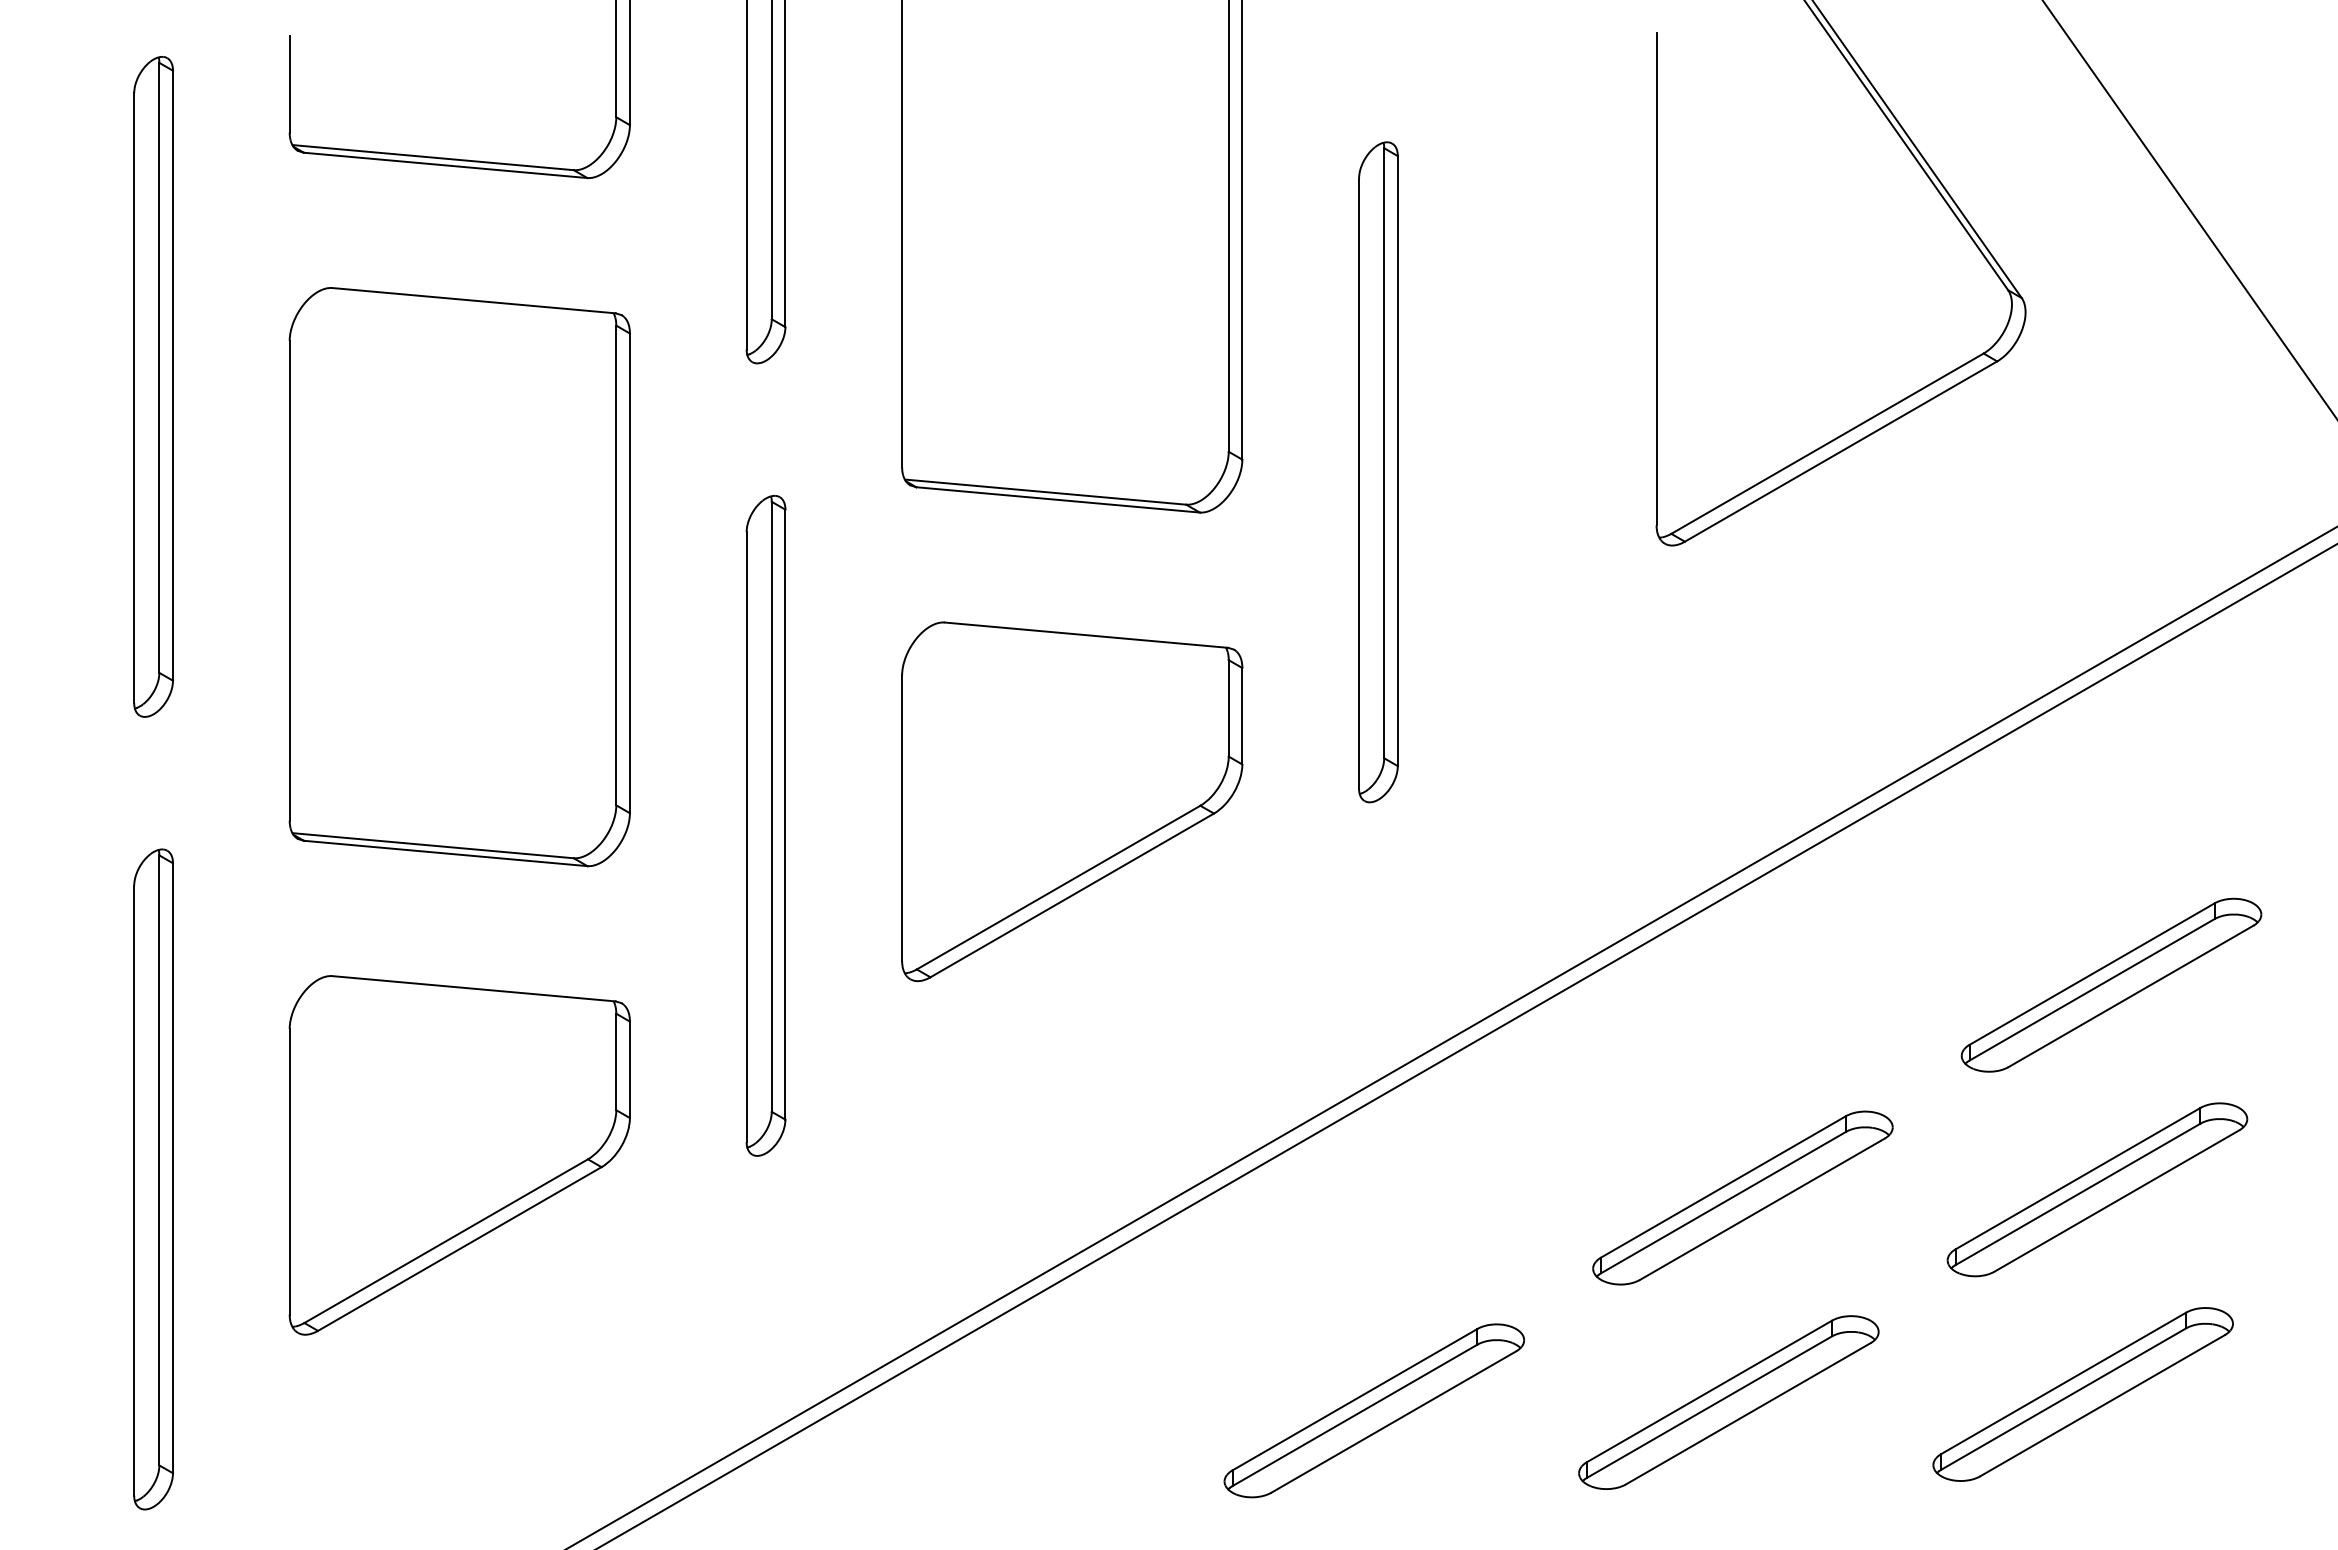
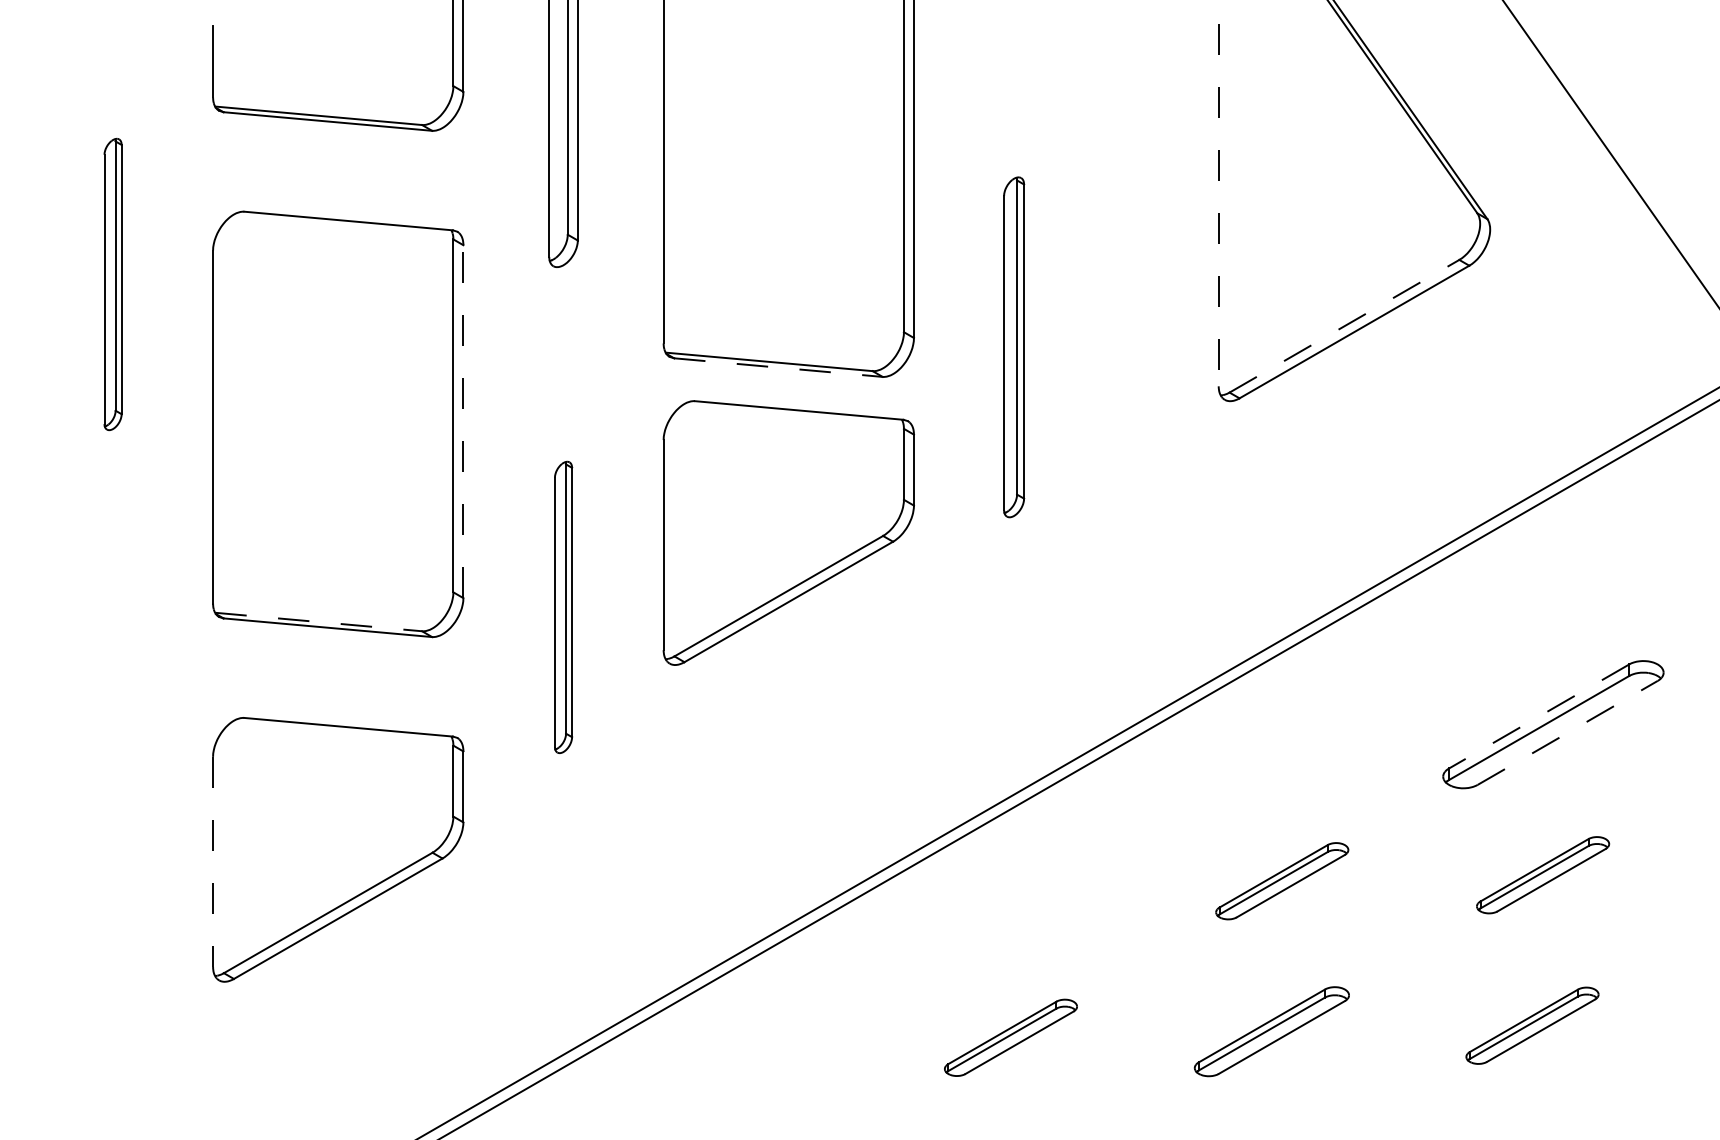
line: (1656, 279) -> (1218, 205), solid -> dashed
part: (153, 386) -> (112, 284), size x0.6
line: (1827, 443) -> (1344, 326), solid -> dashed
part: (1378, 472) -> (1014, 347), size x0.7
line: (1058, 499) -> (778, 367), solid -> dashed
line: (629, 573) -> (463, 421), solid -> dashed
part: (1072, 801) -> (789, 532), moved
part: (765, 825) -> (563, 607), size x0.6
line: (433, 845) -> (318, 621), solid -> dashed
line: (2091, 974) -> (1538, 716), solid -> dashed
line: (2131, 996) -> (1568, 732), solid -> dashed
line: (289, 1171) -> (212, 861), solid -> dashed
part: (153, 1179) -> (112, 867), removed
part: (2097, 1189) -> (1543, 874), size x0.6
part: (1742, 1197) -> (1281, 880), size x0.6
part: (2082, 1394) -> (1532, 1025), size x0.6
part: (1728, 1402) -> (1271, 1031), size x0.7
part: (1373, 1410) -> (1010, 1037), size x0.6

